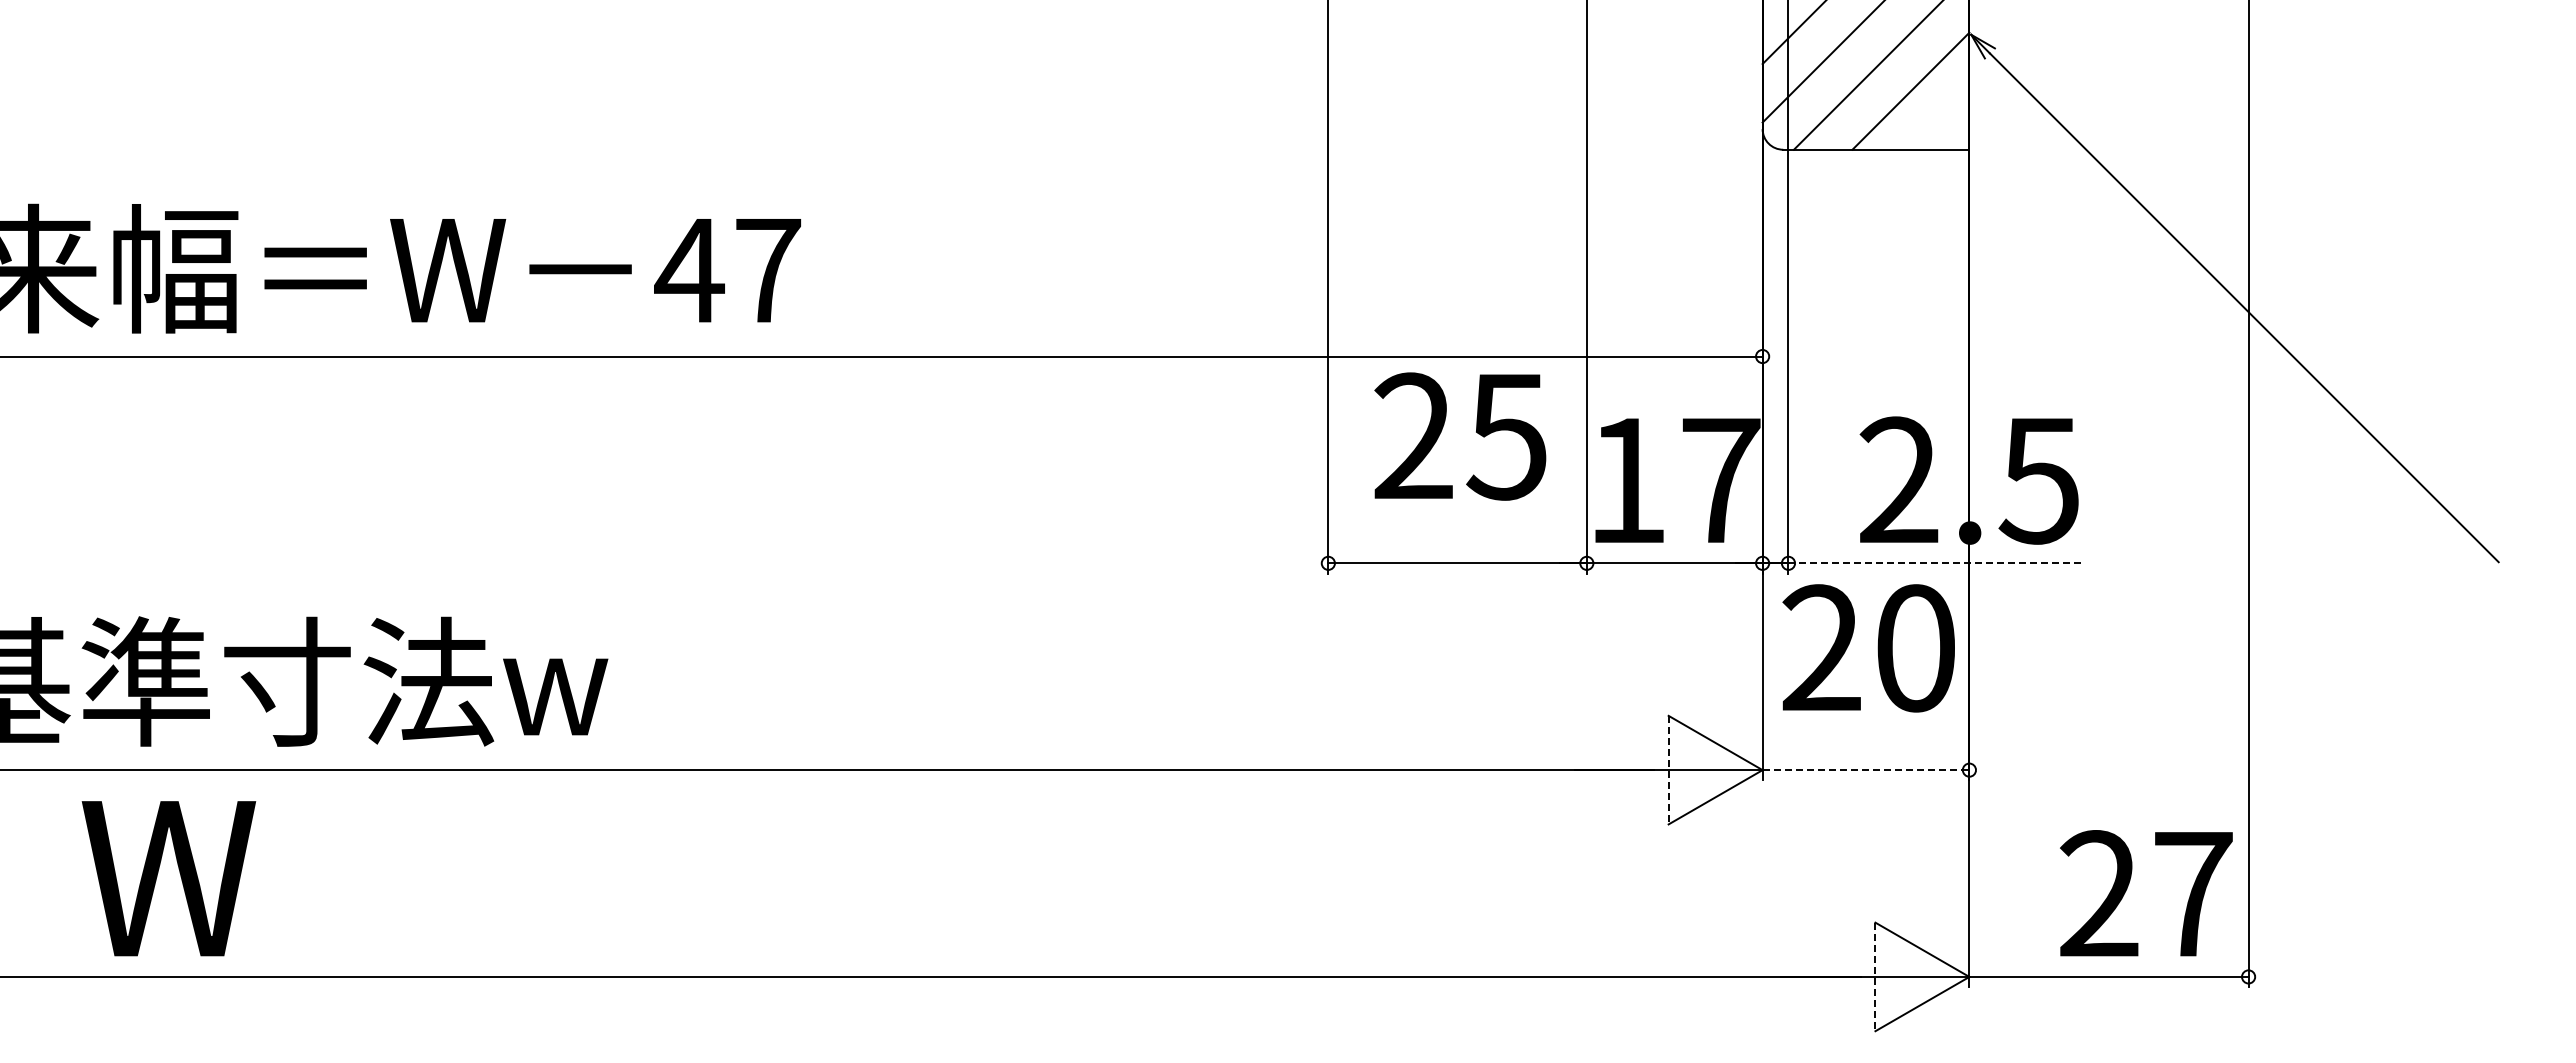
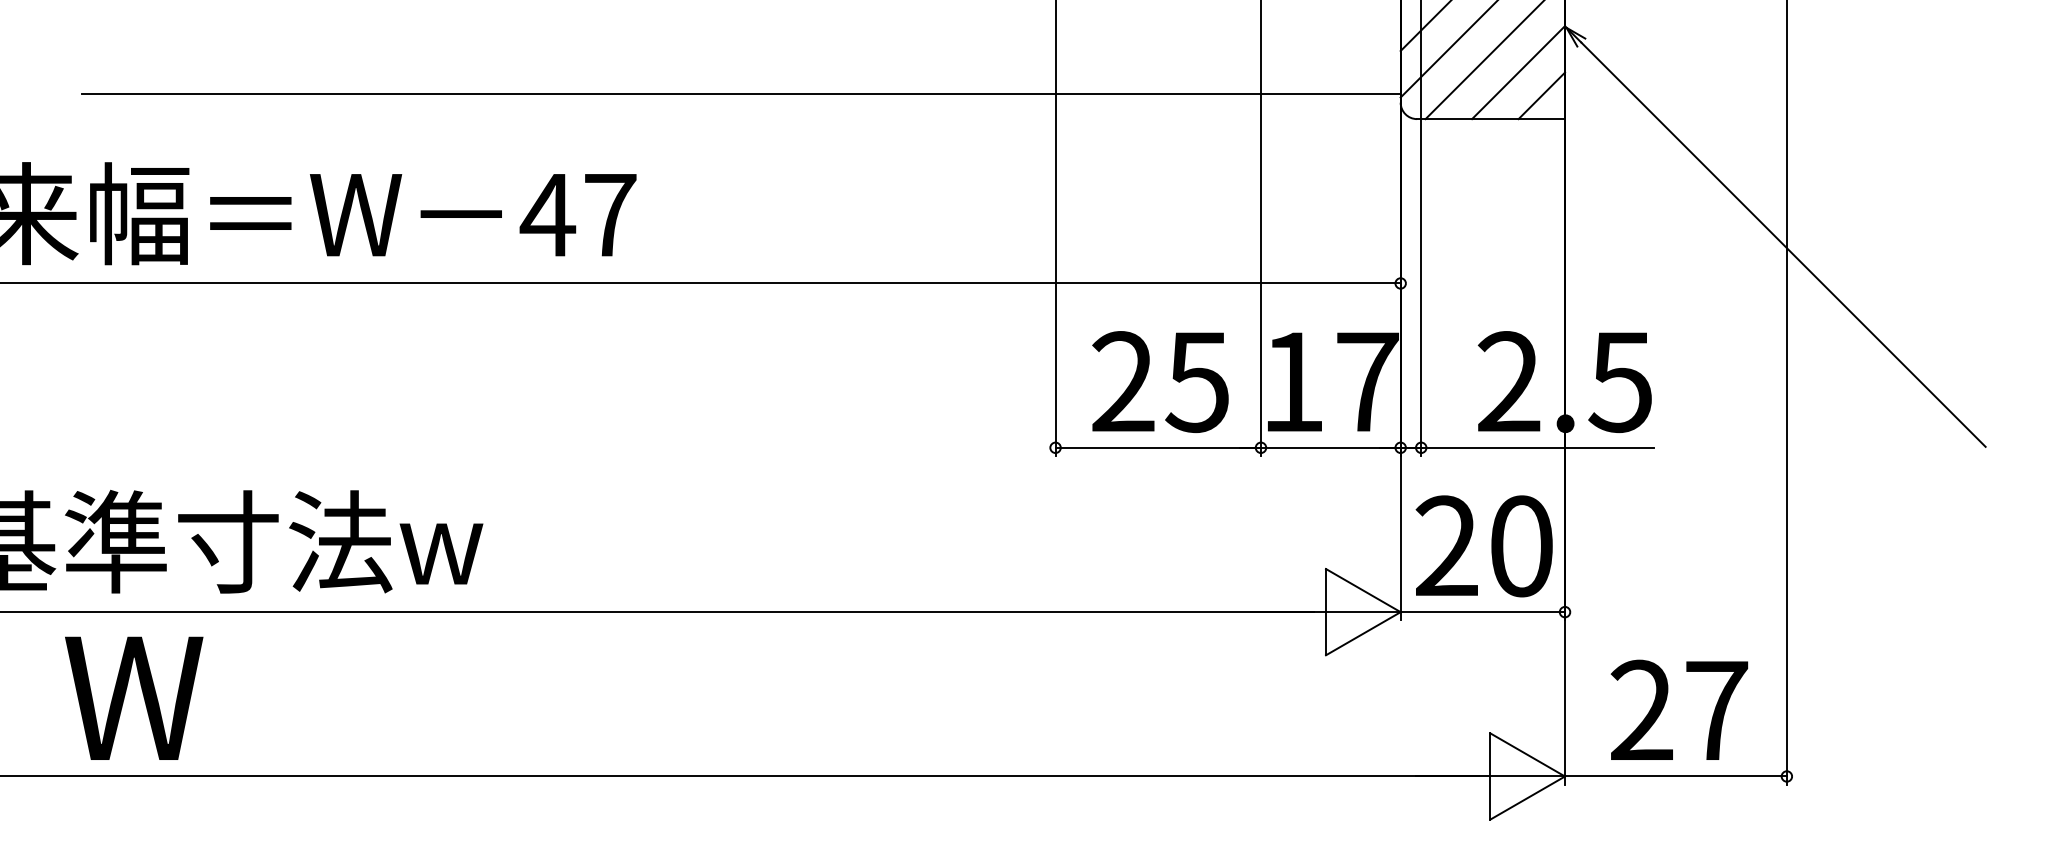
line: (932, 118) -> (740, 94), added
line: (1940, 120) -> (1542, 95), added
text: (1460, 436) -> (1160, 381), moved
line: (1935, 563) -> (1538, 447), dashed -> solid
text: (1868, 648) -> (1484, 546), moved
line: (1668, 770) -> (1325, 612), dashed -> solid
line: (1866, 770) -> (1483, 612), dashed -> solid
text: (2146, 893) -> (1679, 710), moved
line: (1875, 977) -> (1490, 776), dashed -> solid

